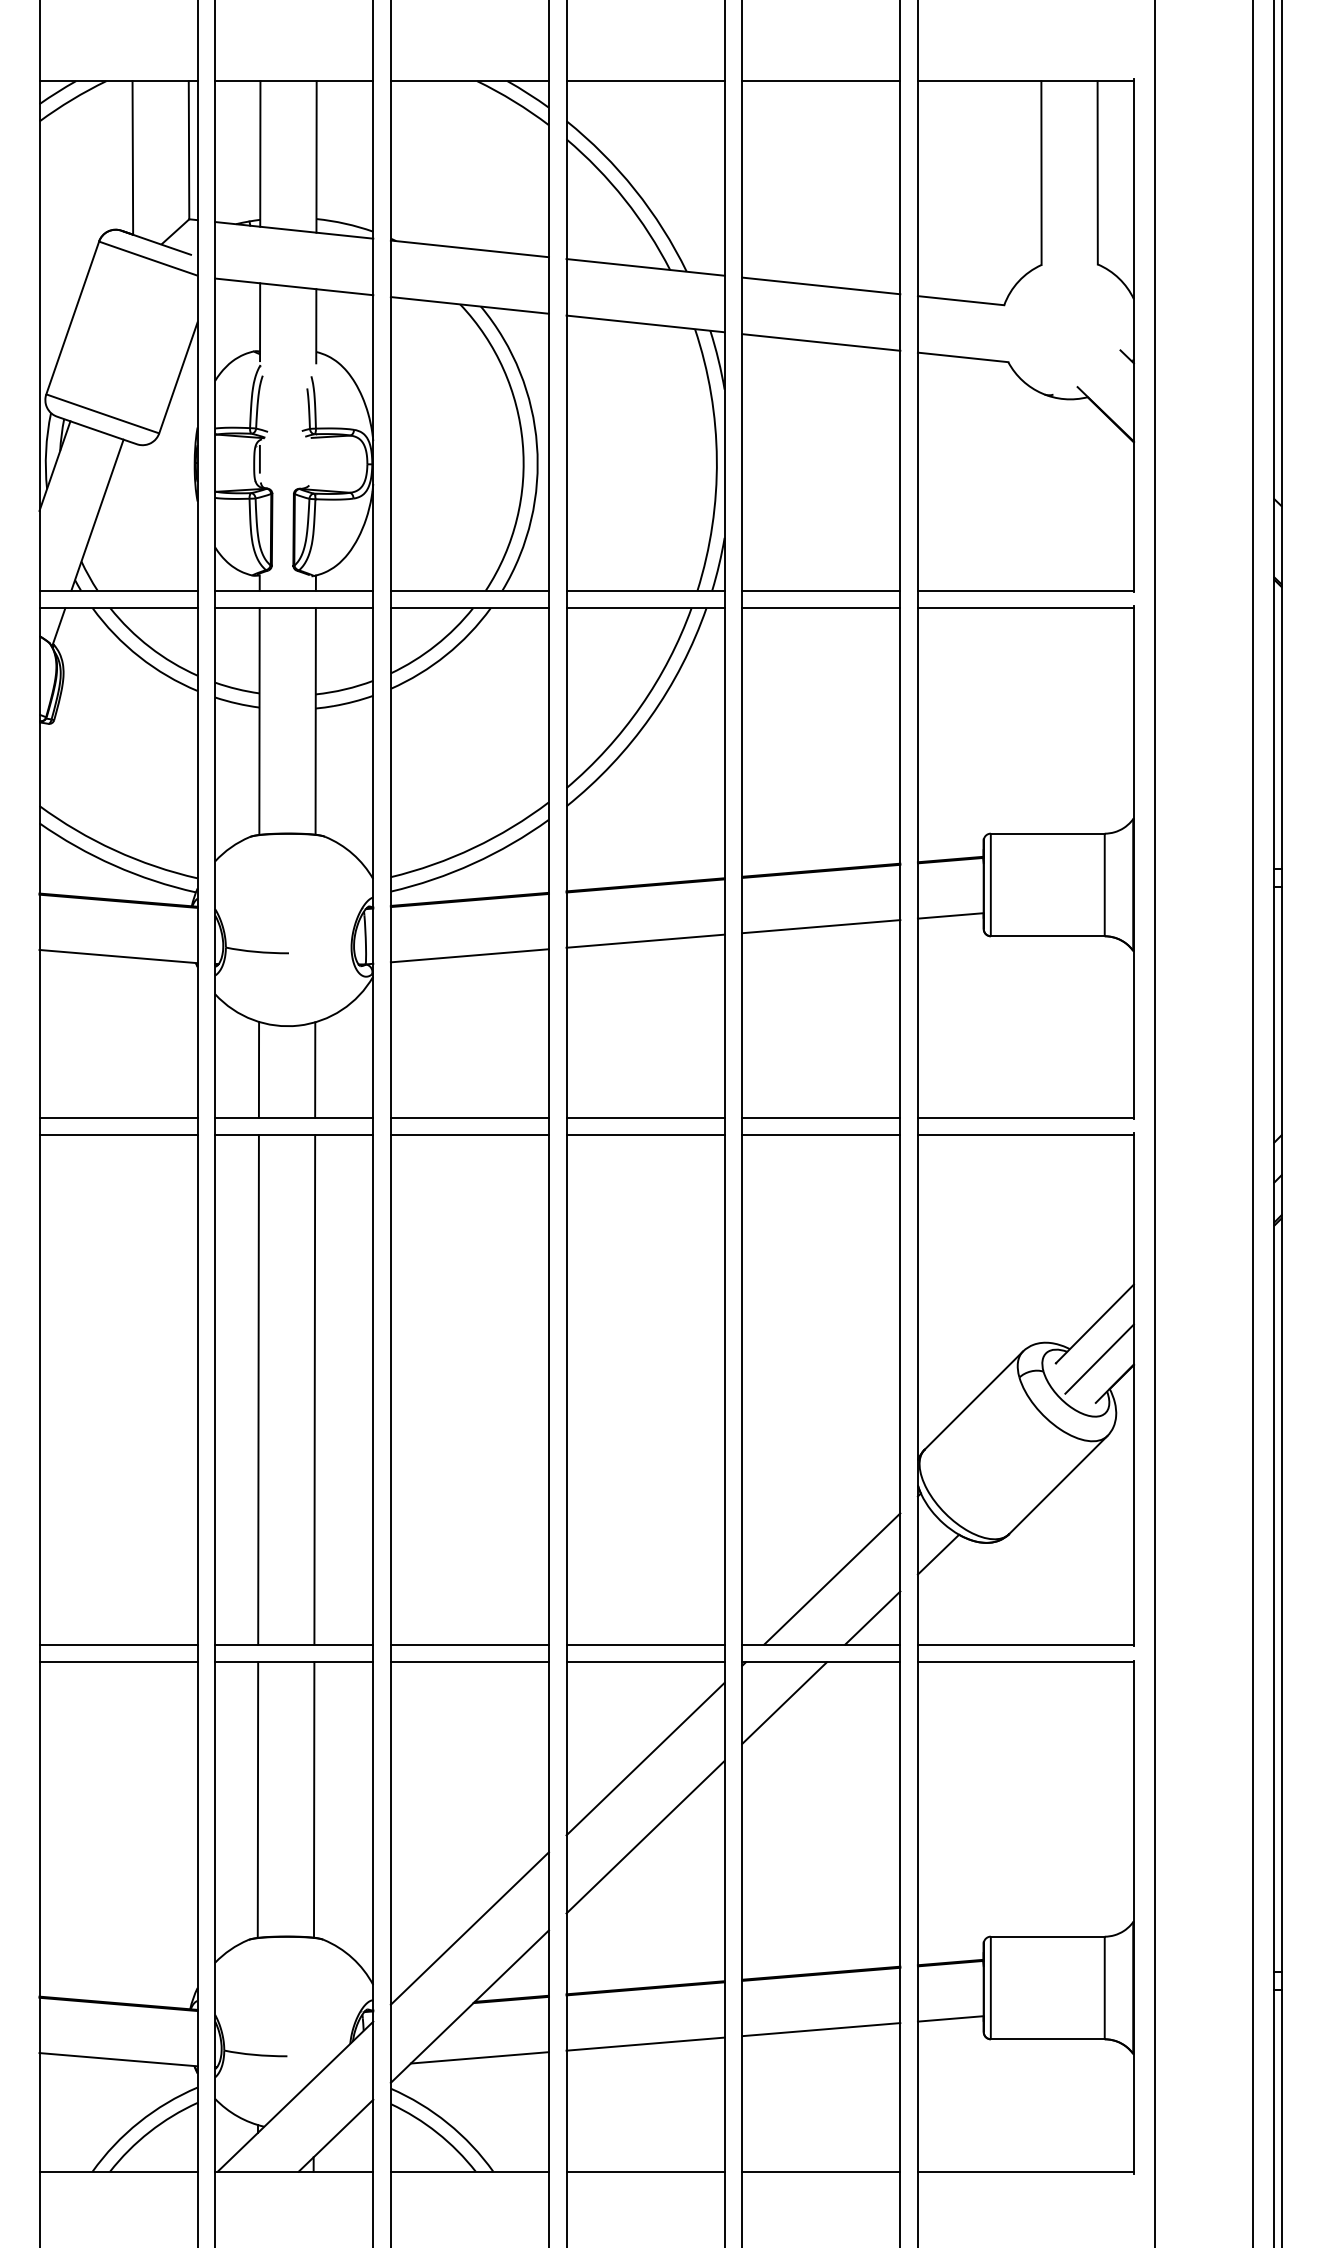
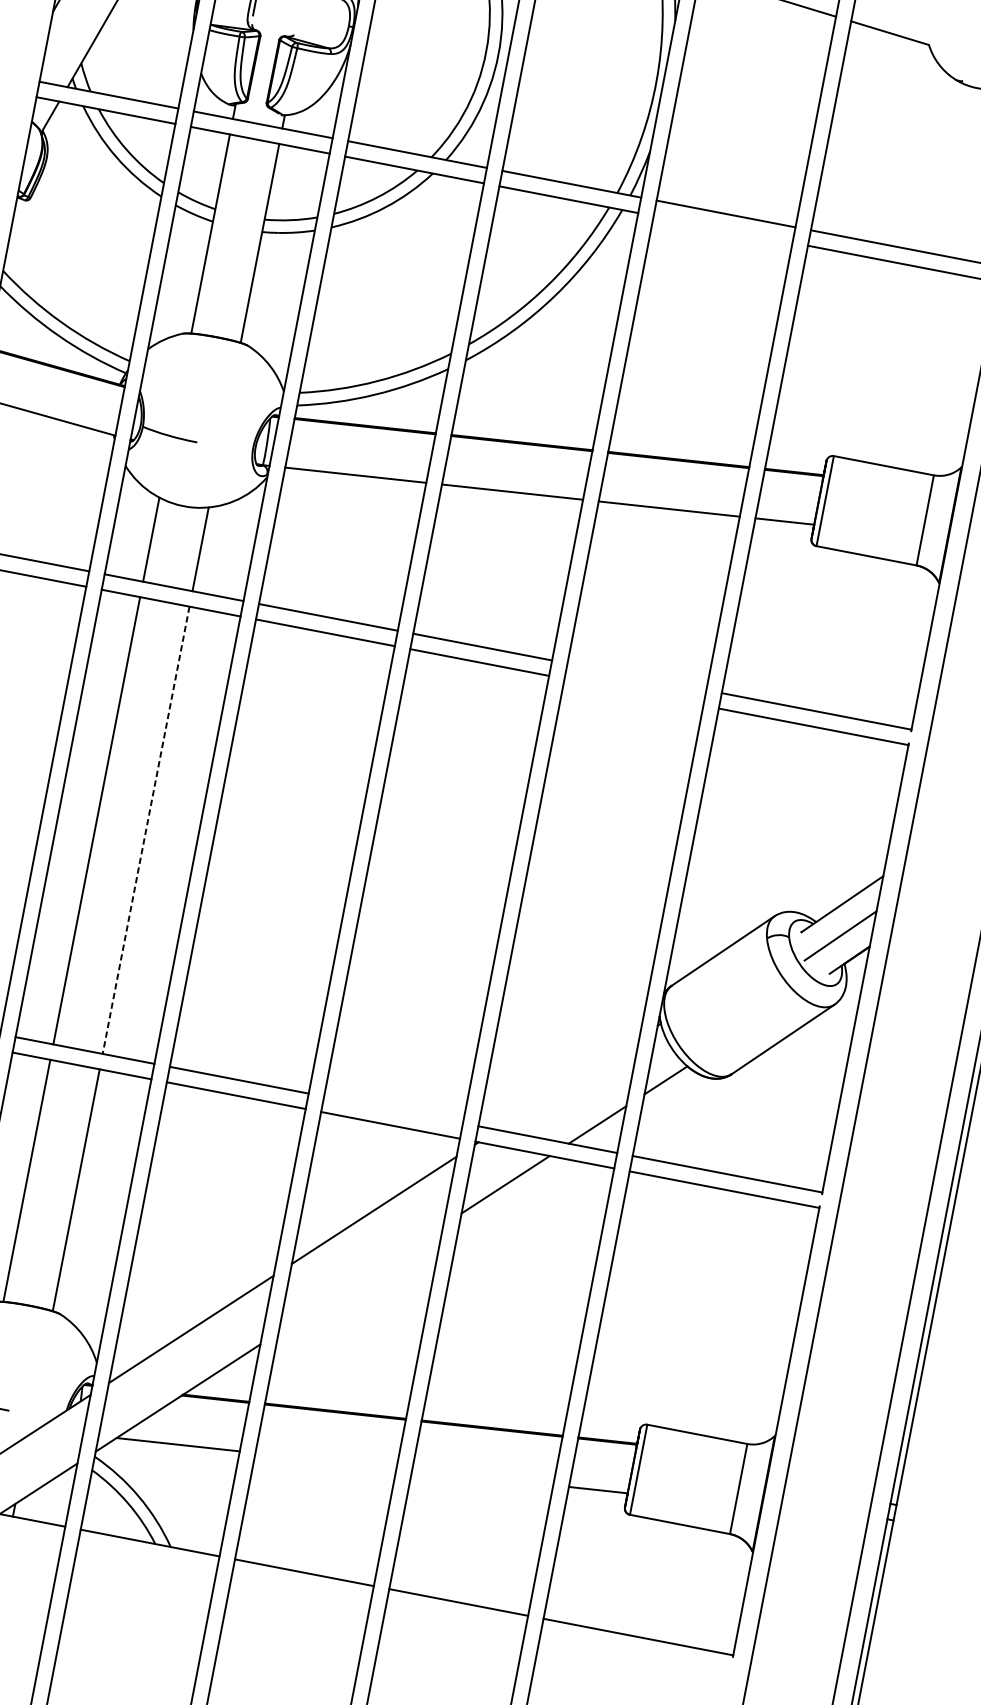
line: (821, 608) -> (723, 229), removed
line: (821, 1117) -> (637, 676), removed
line: (821, 1135) -> (634, 692), removed
line: (314, 1389) -> (145, 829), solid -> dashed
line: (832, 1578) -> (568, 1083), removed
line: (645, 1644) -> (393, 1109), removed
line: (645, 1836) -> (361, 1278), removed
line: (821, 2029) -> (482, 1477), removed
line: (645, 2043) -> (326, 1460), removed

